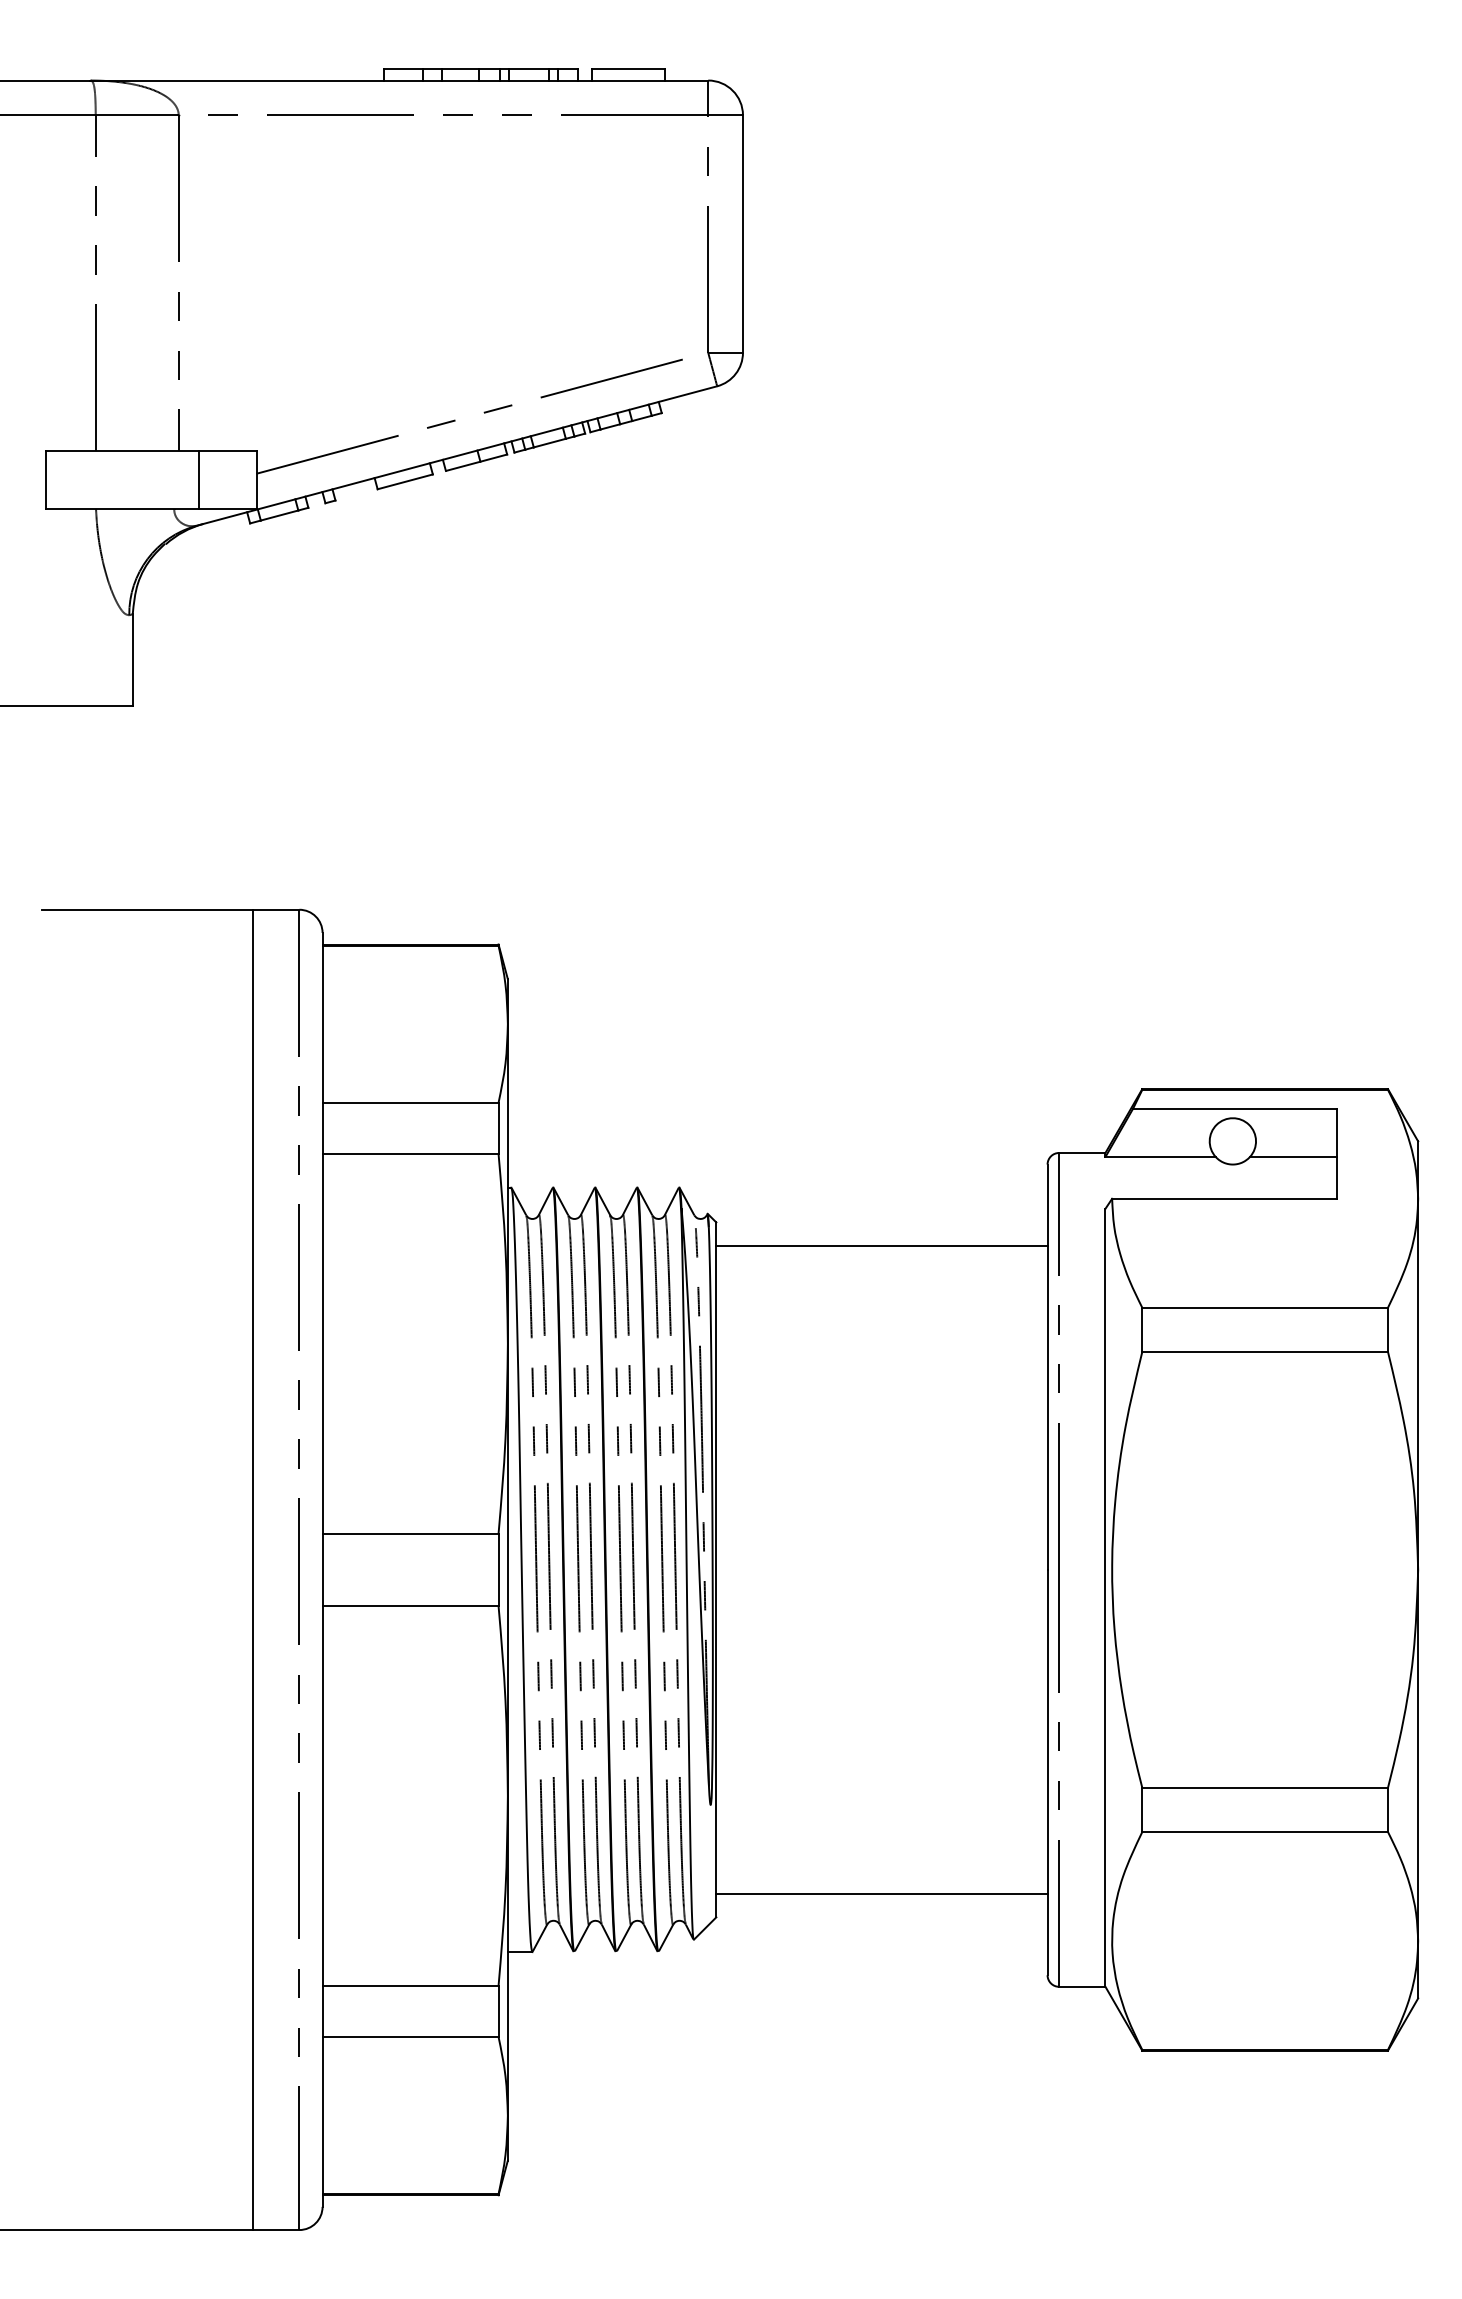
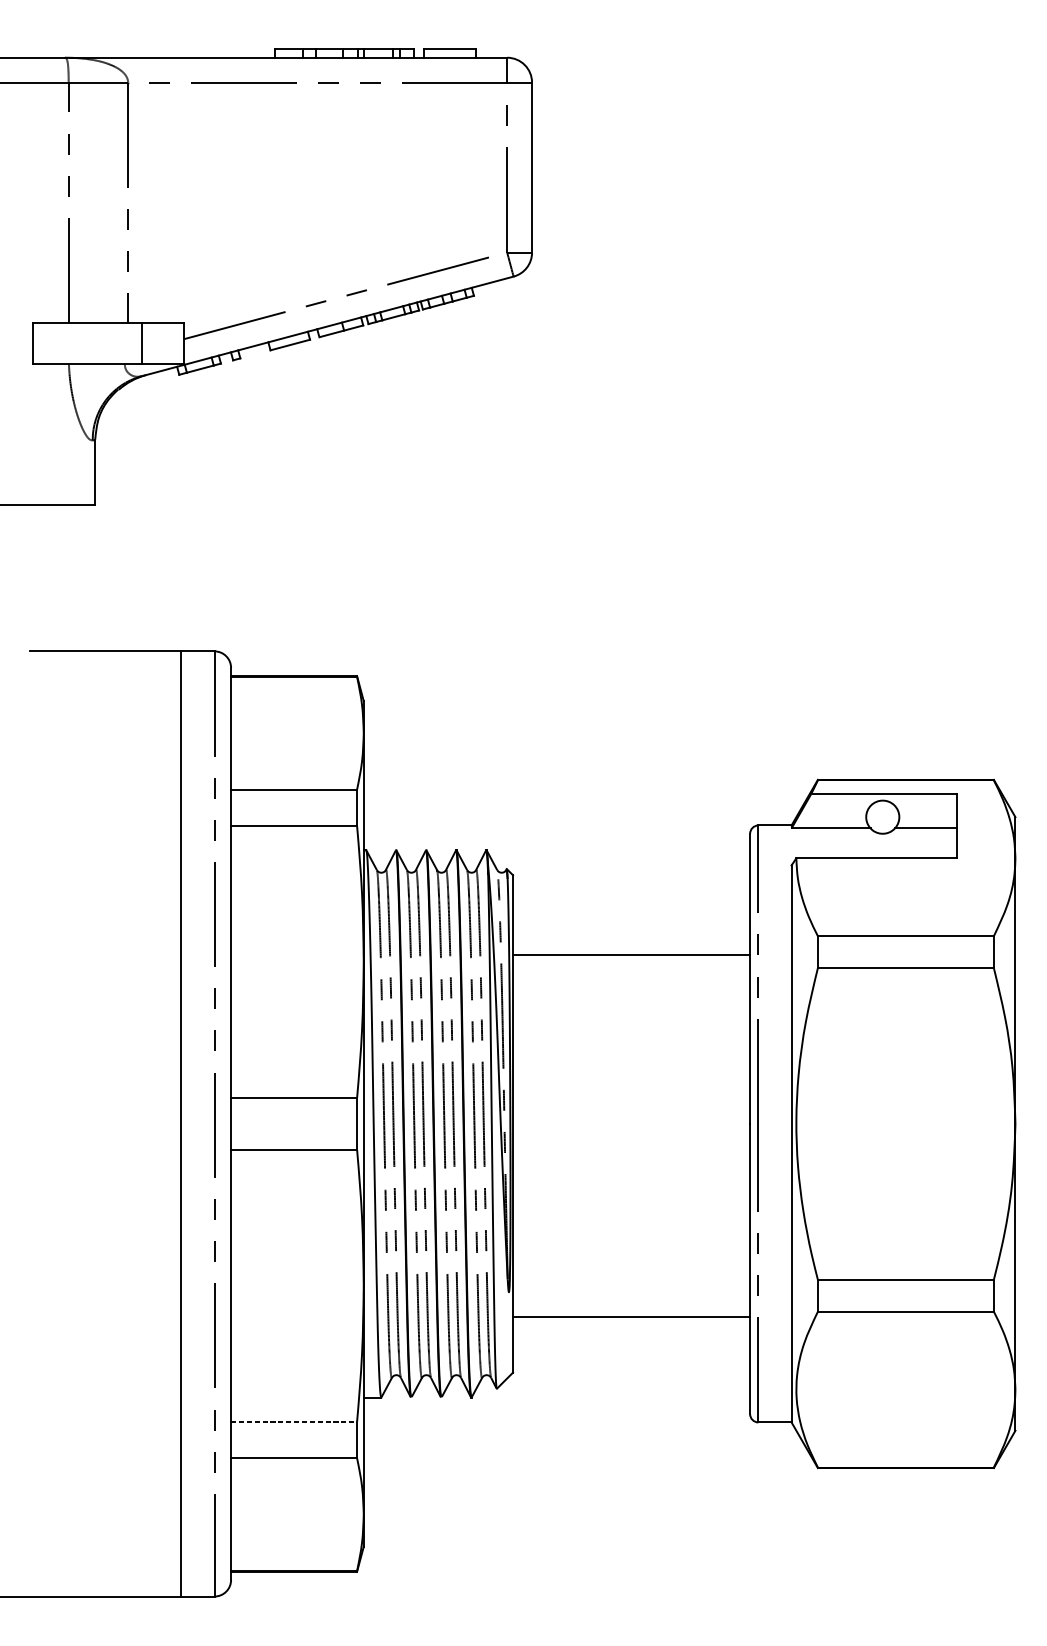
line: (881, 1245) -> (631, 954), moved
line: (881, 1894) -> (631, 1317), moved
line: (410, 1985) -> (294, 1421), solid -> dashed

